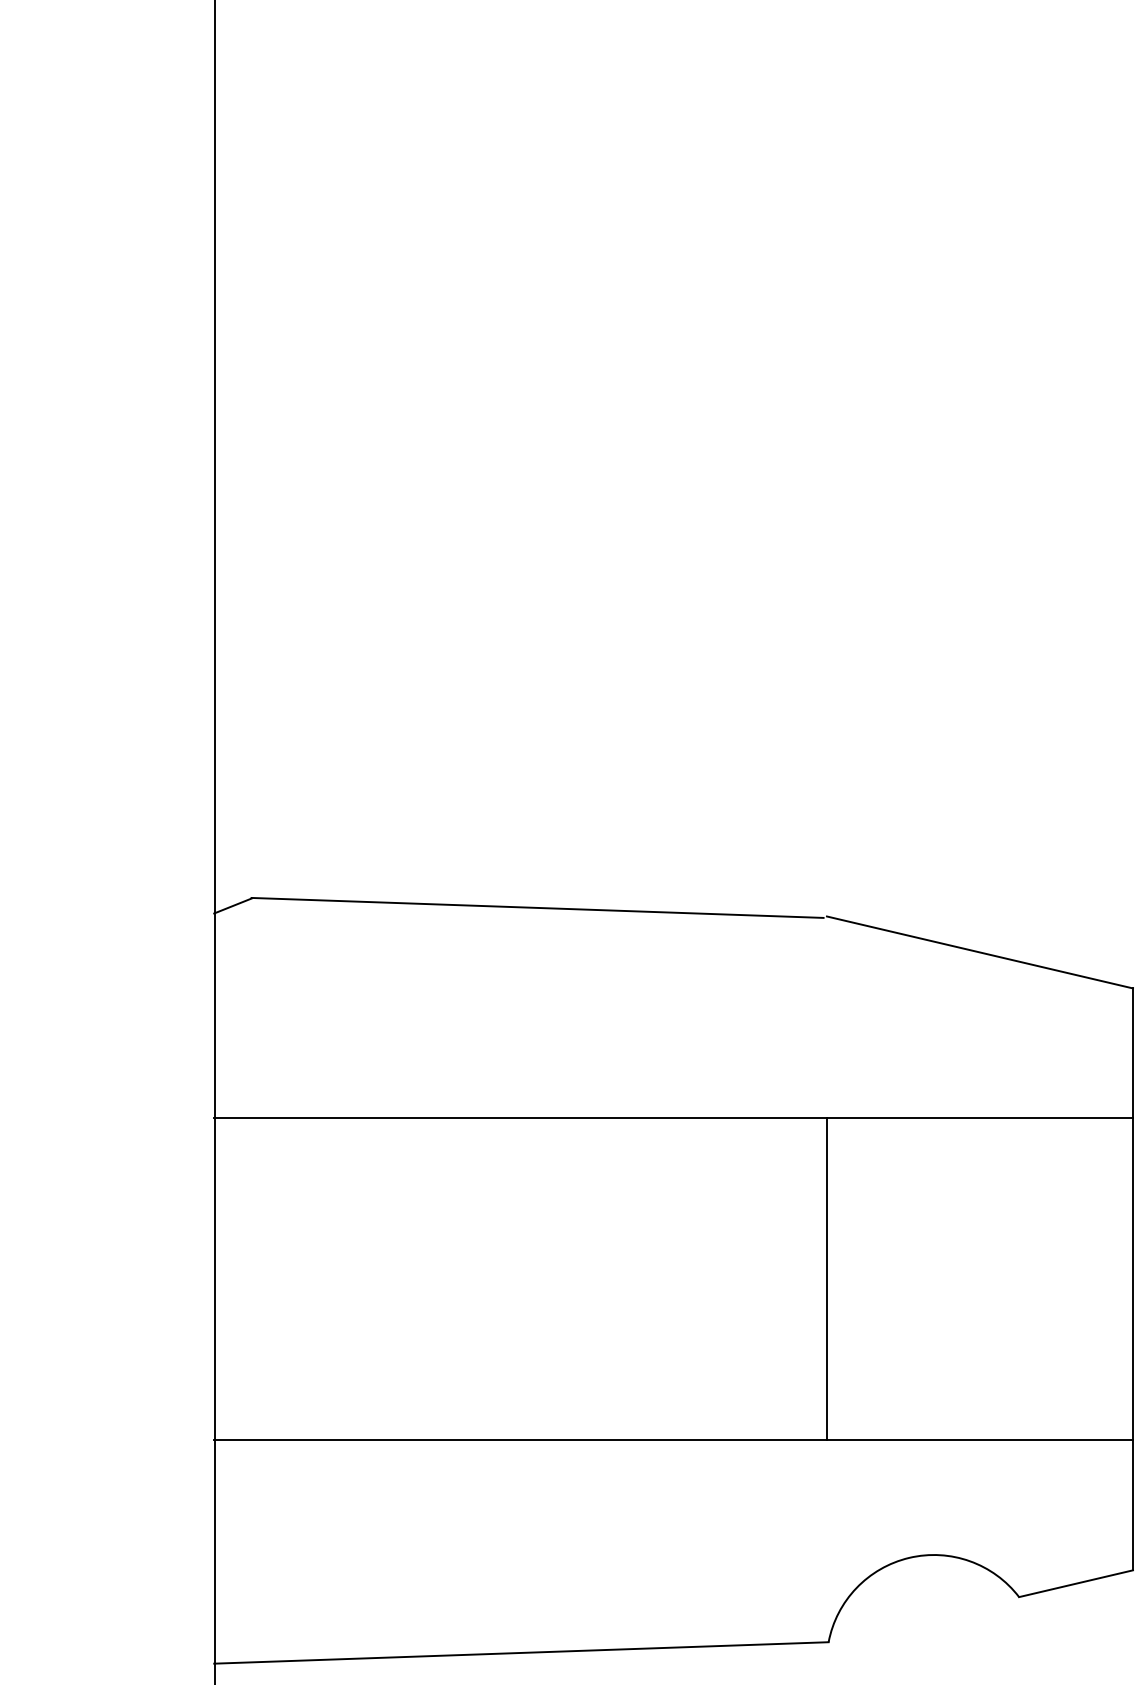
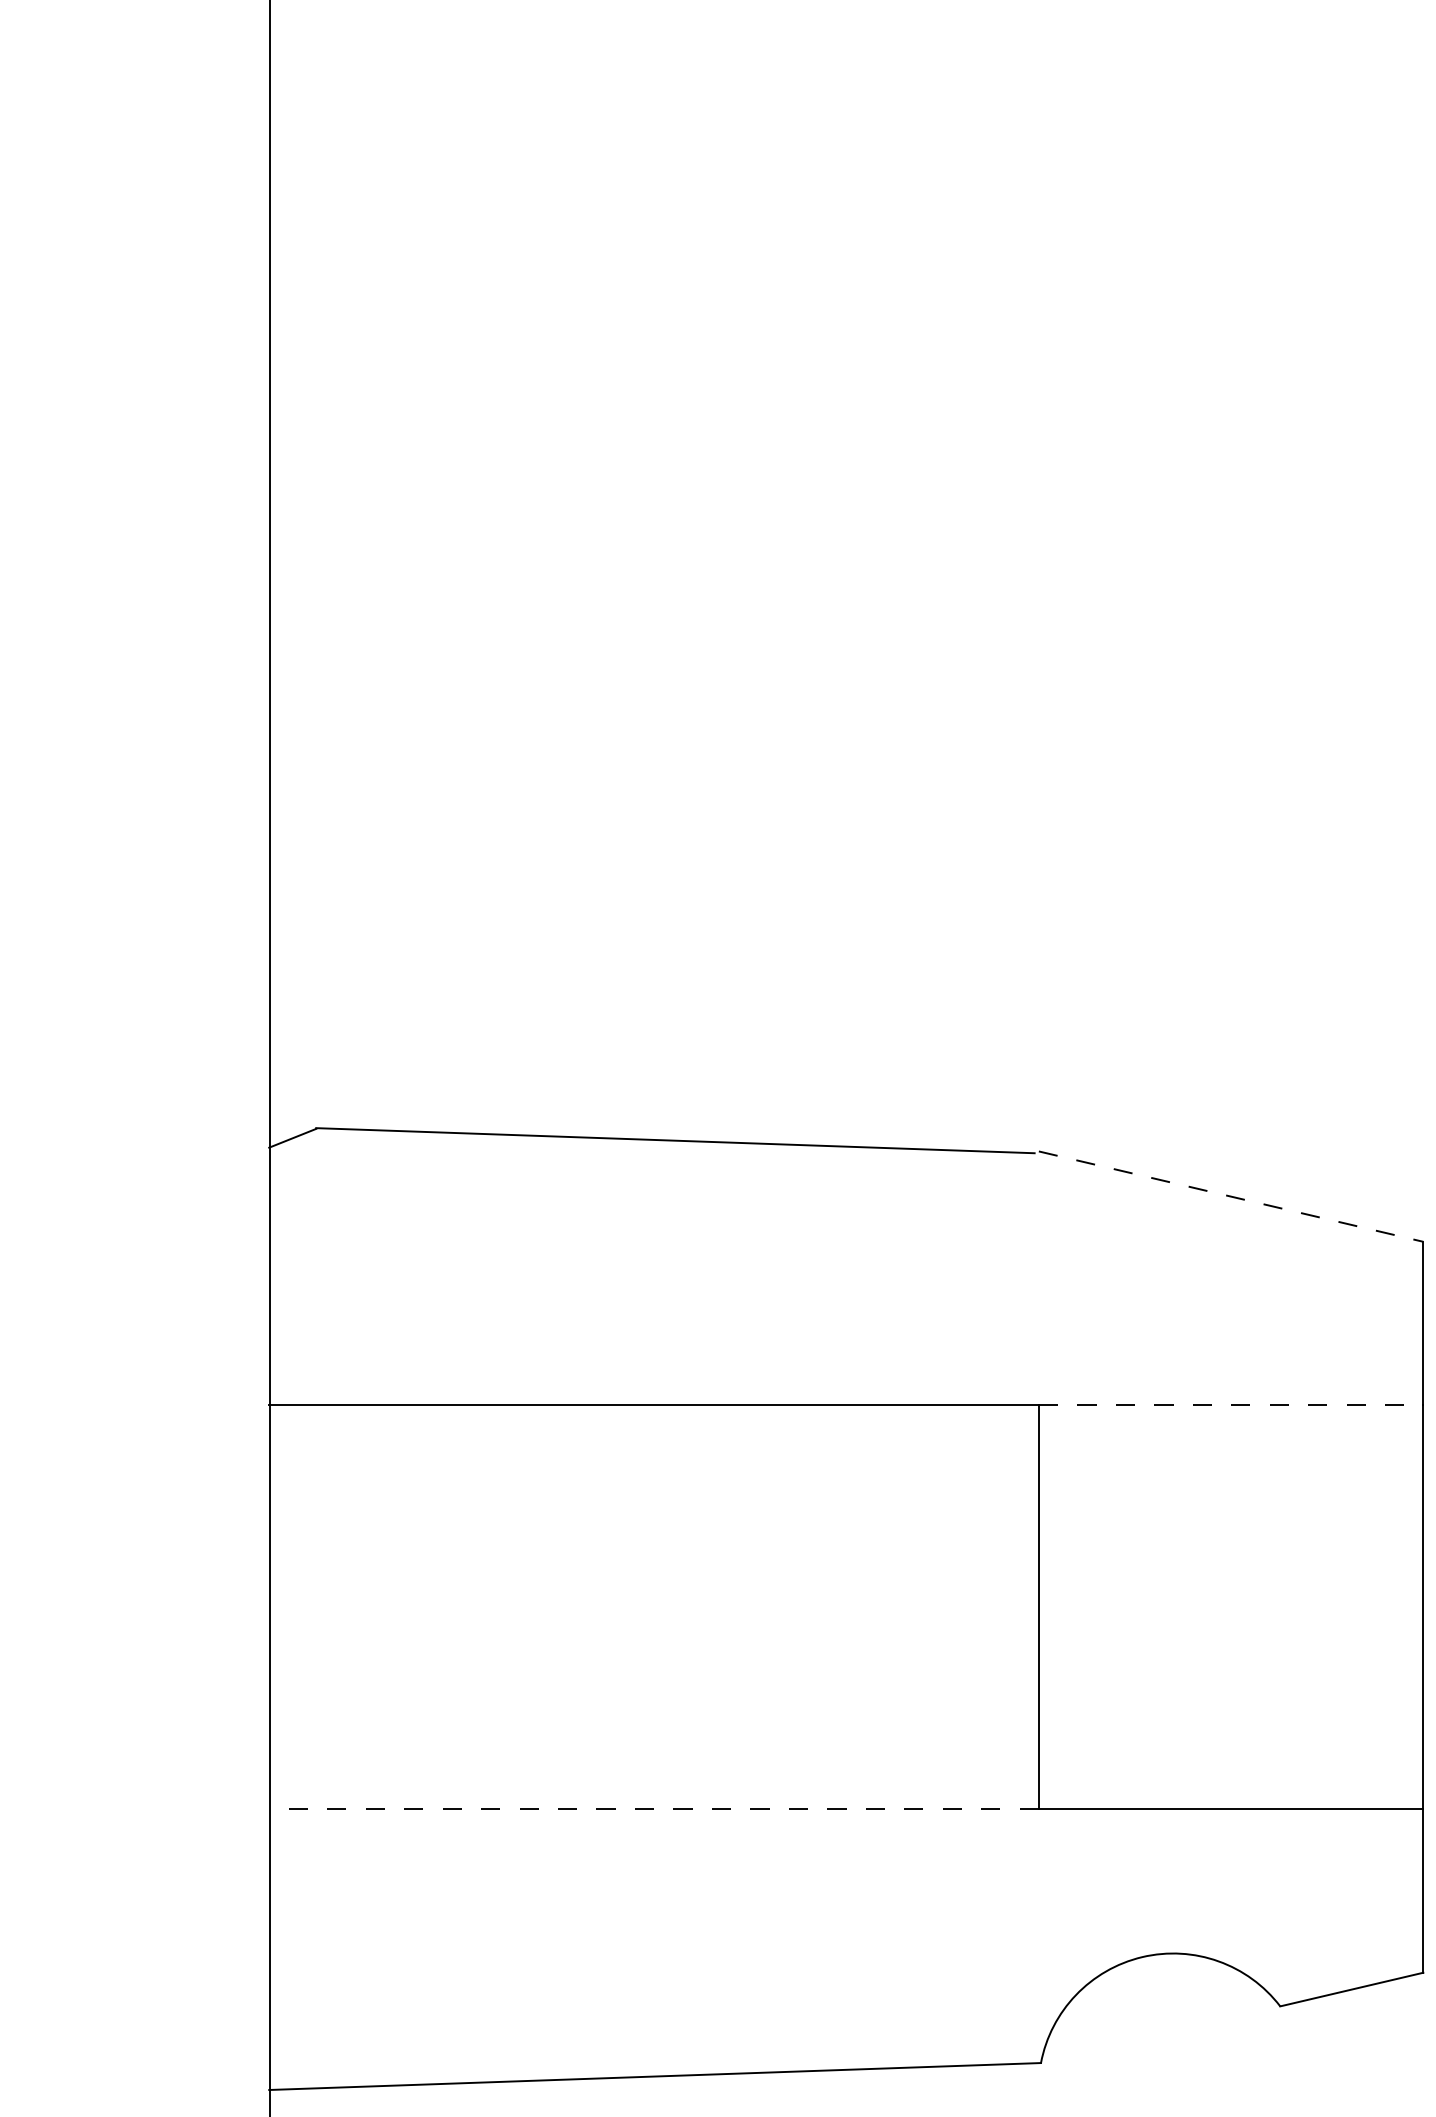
line: (980, 952) -> (1231, 1196), solid -> dashed
line: (980, 1118) -> (1231, 1405), solid -> dashed
line: (520, 1440) -> (654, 1809), solid -> dashed

